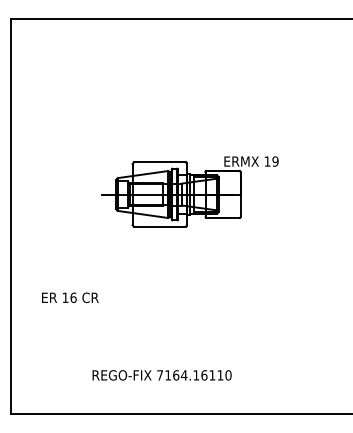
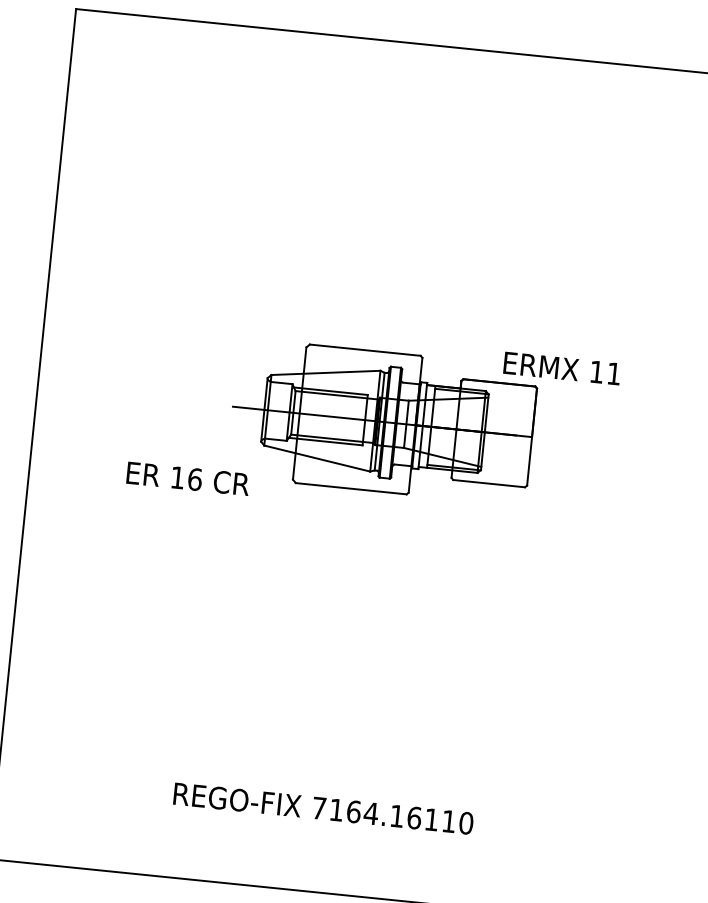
text: (275, 161) -> (614, 373), 19 -> 11
text: (70, 297) -> (188, 478), moved

